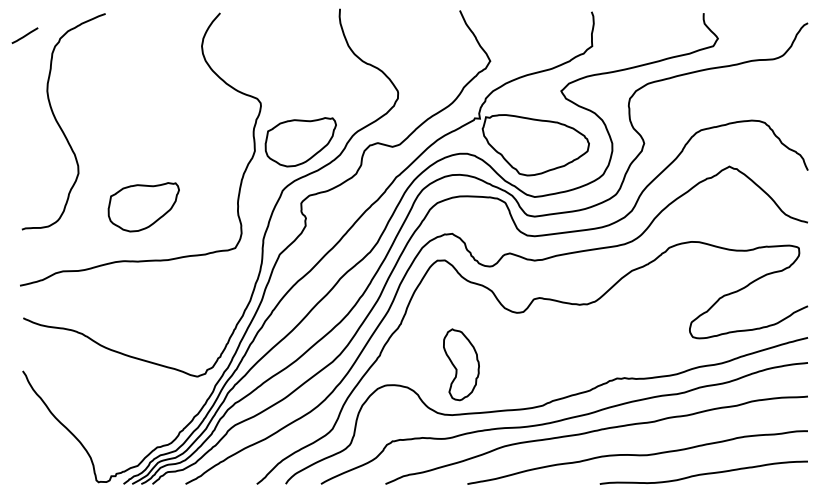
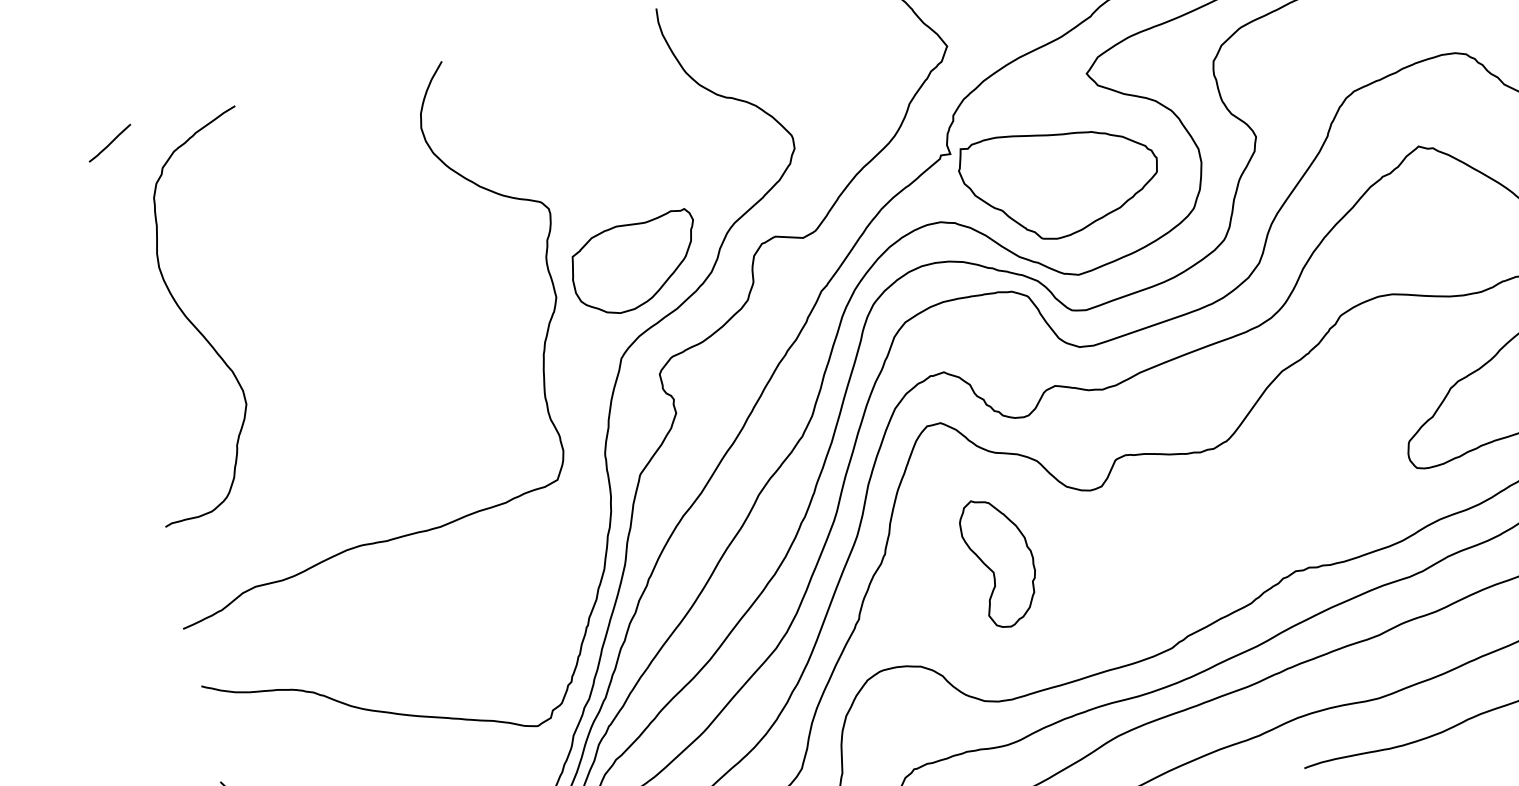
line: (24, 35) -> (108, 143), moved
part: (143, 207) -> (376, 441), removed
part: (461, 364) -> (1000, 561), moved

